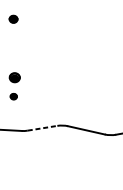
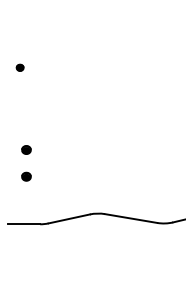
part: (13, 18) -> (19, 67), size x0.62
part: (14, 77) -> (26, 149), size x0.62
line: (42, 127) -> (69, 218), dashed -> solid

